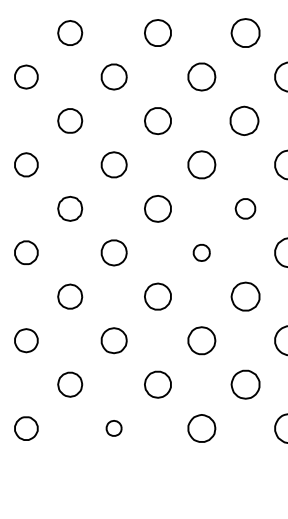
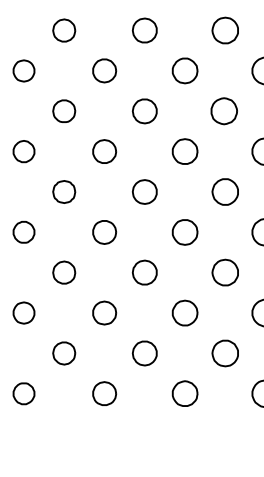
part: (244, 208) -> (224, 191), size x1.43
part: (201, 252) -> (184, 232), size x1.67
part: (114, 428) -> (104, 393), size x1.67

